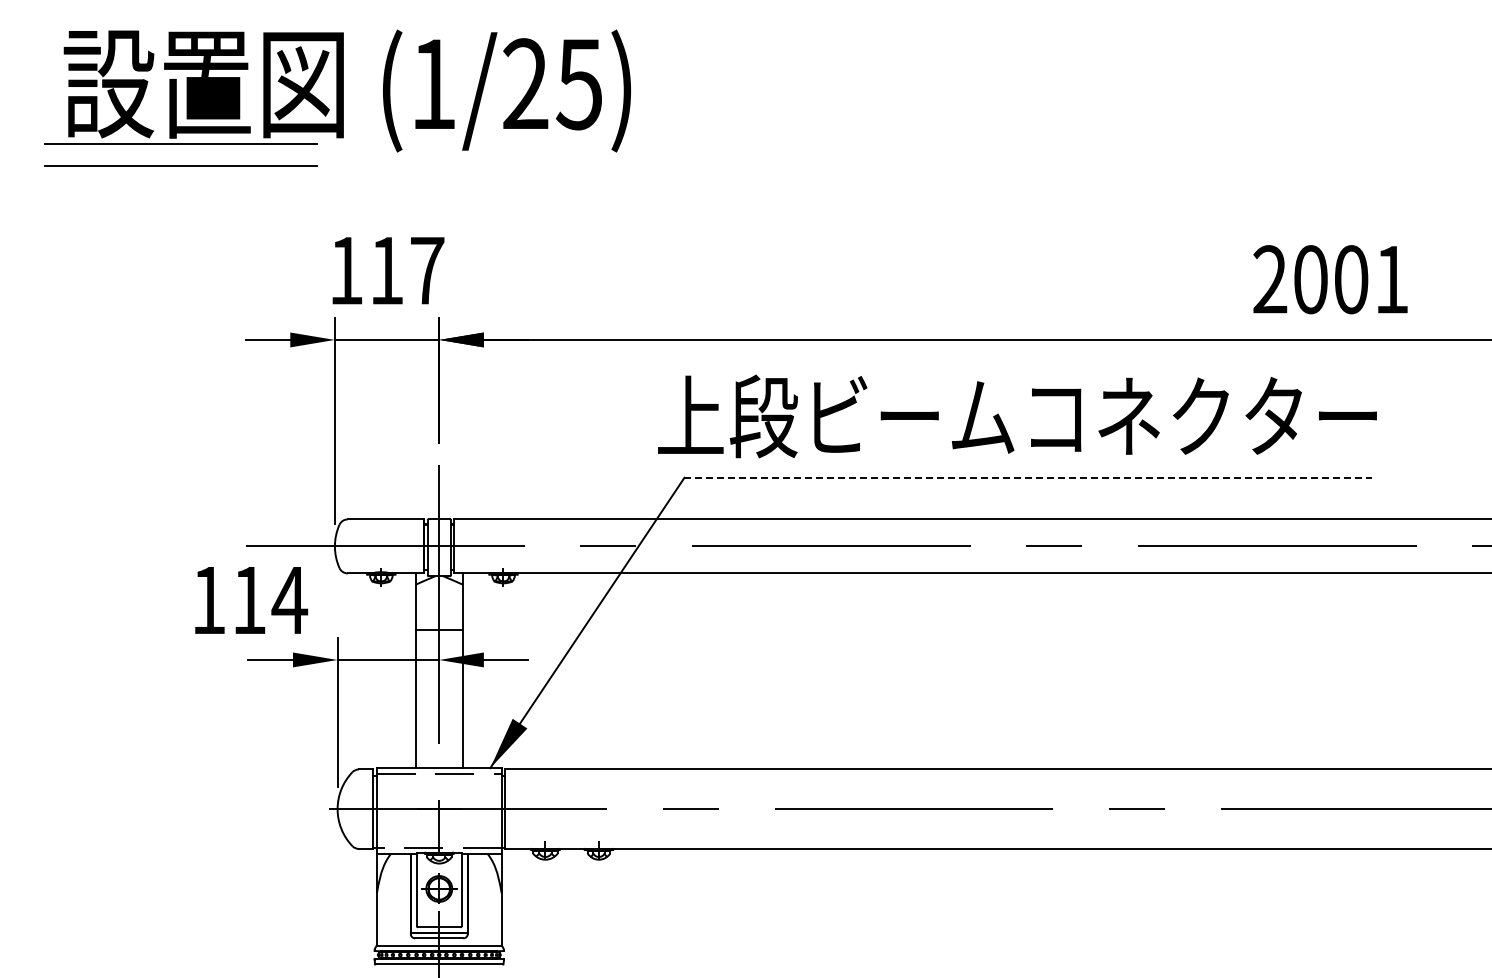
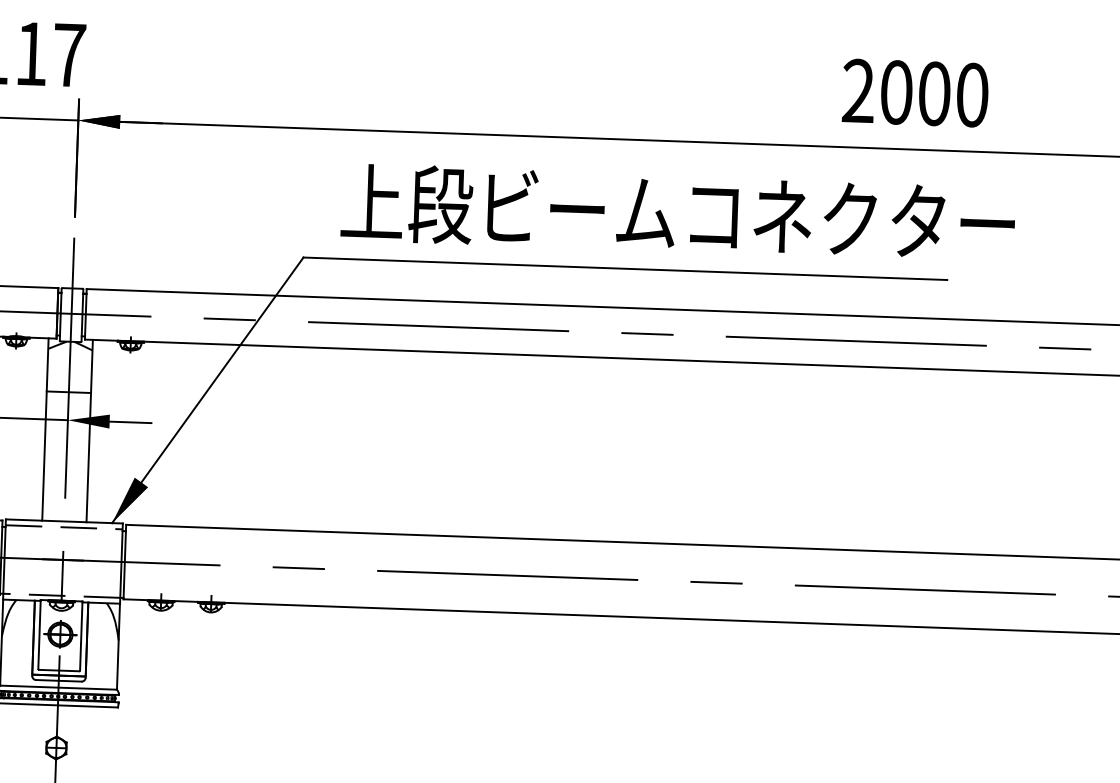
text: (1391, 279) -> (972, 94), 2001 -> 2000
text: (1017, 416) -> (678, 213), moved
line: (1028, 477) -> (625, 268), dashed -> solid

